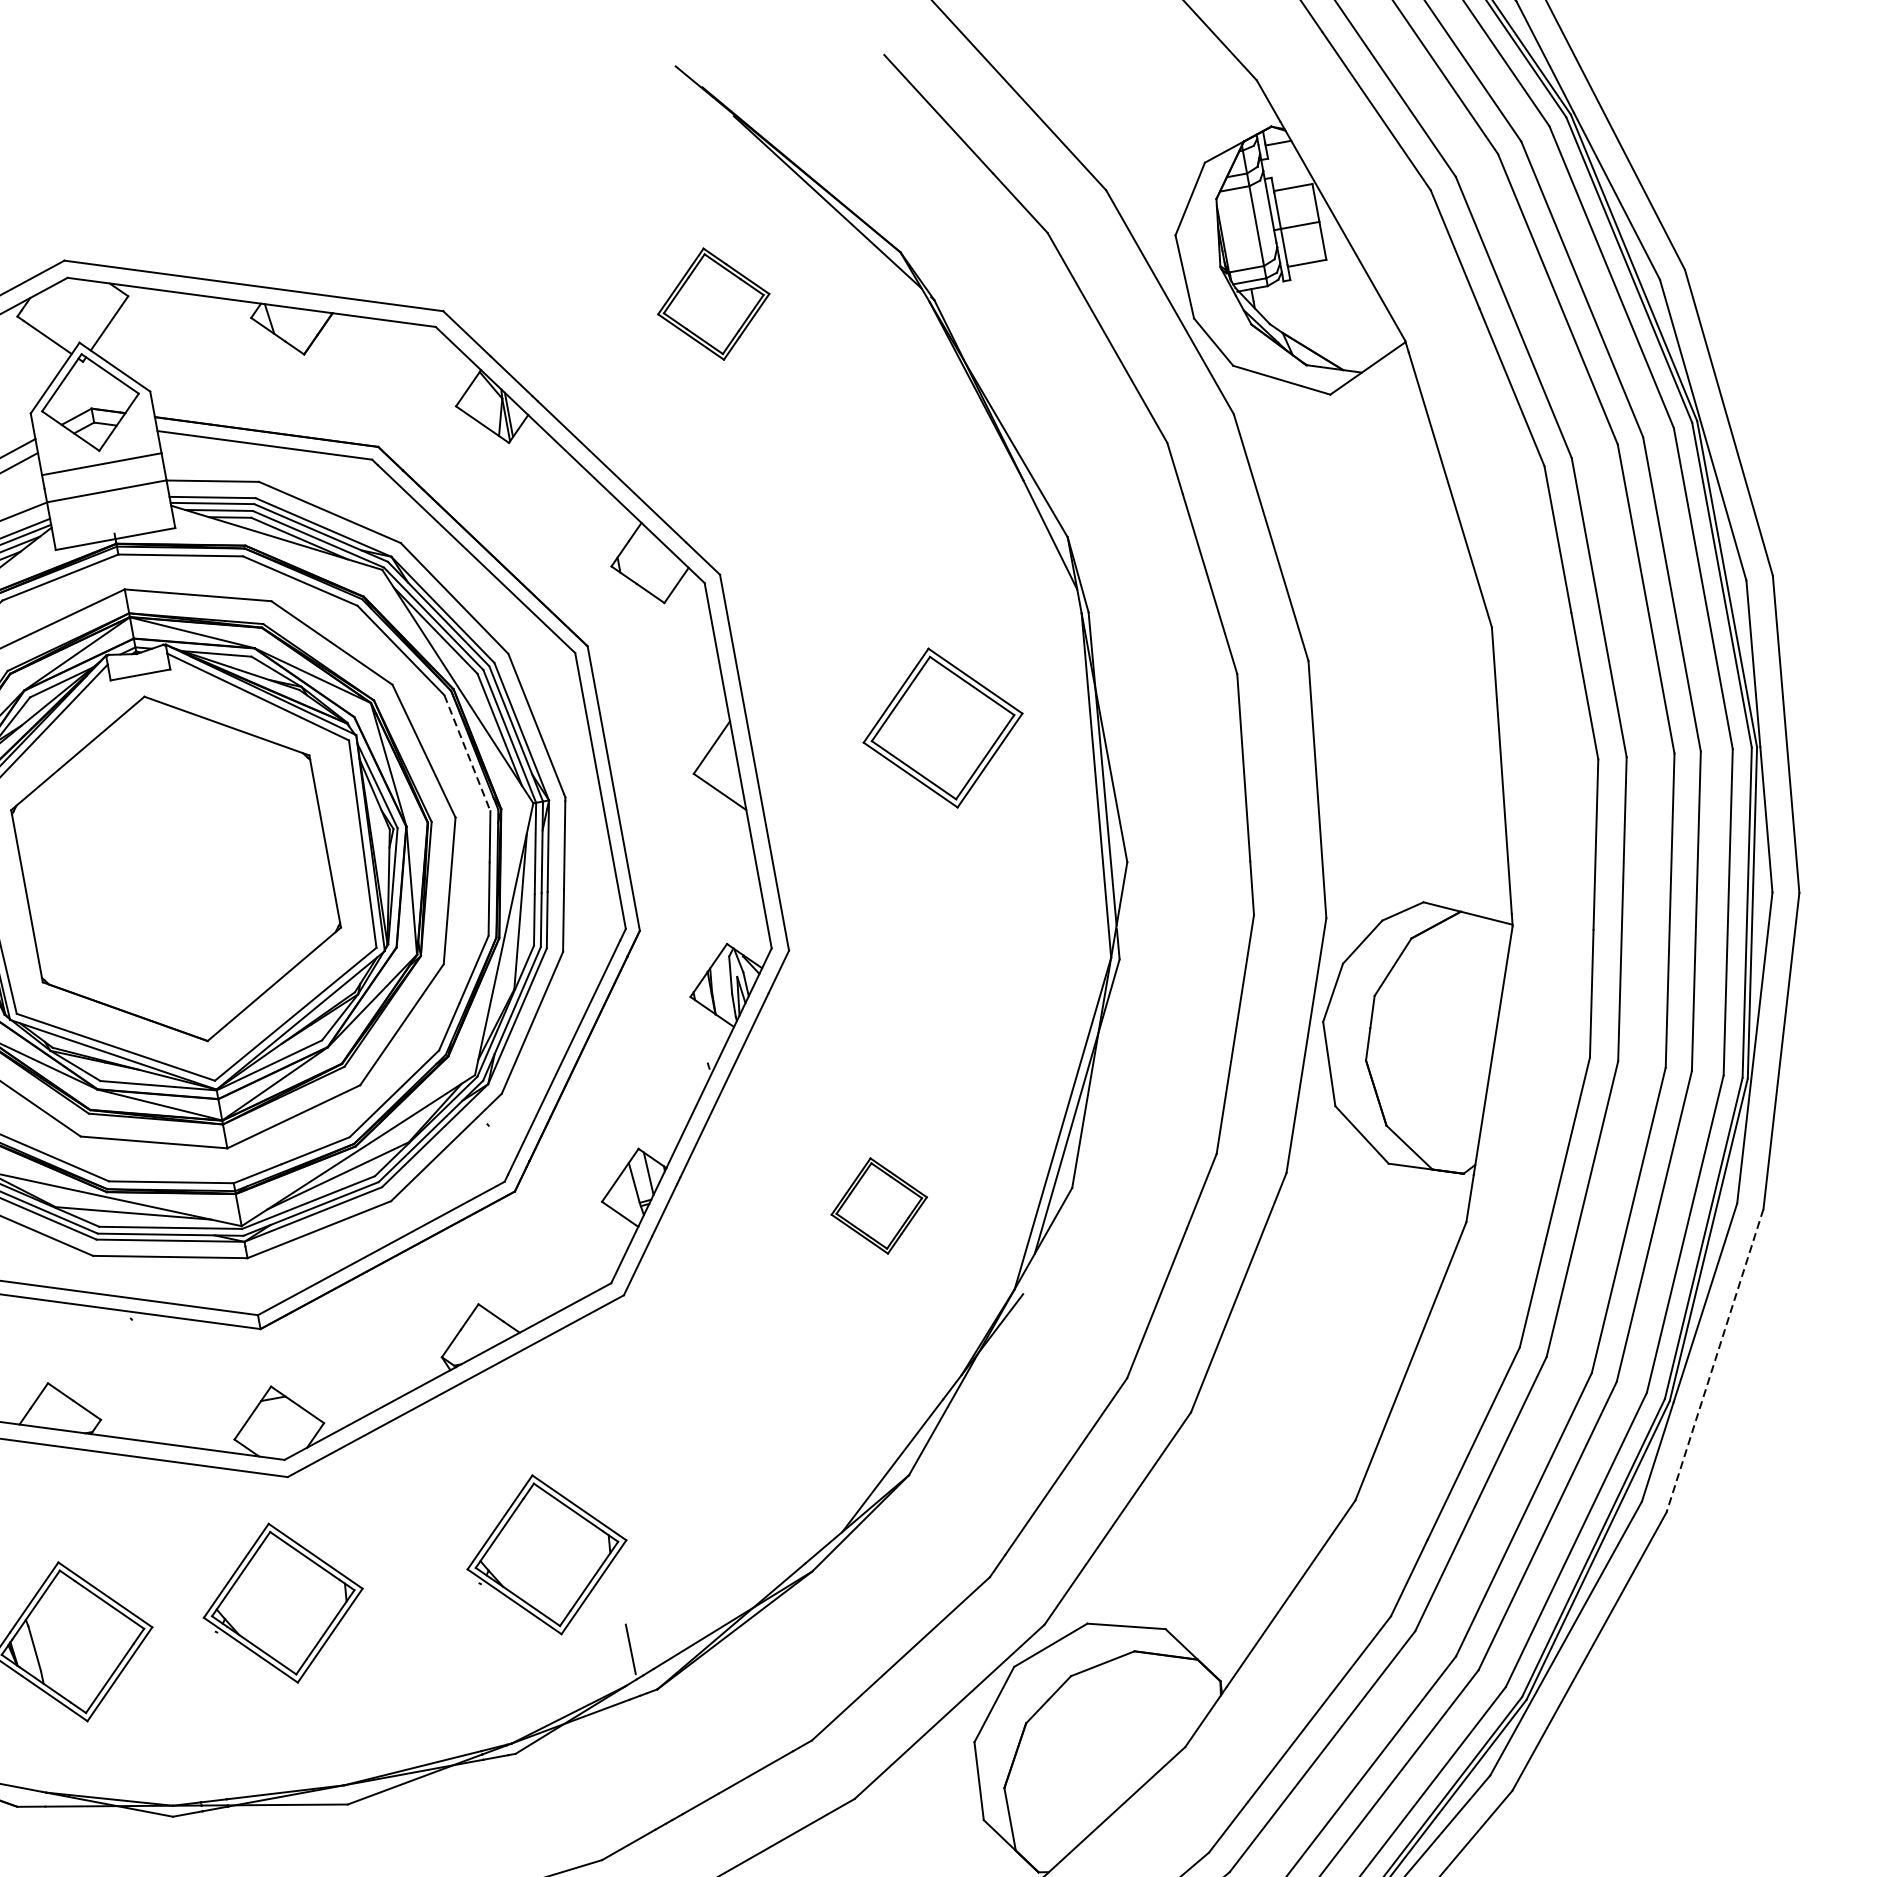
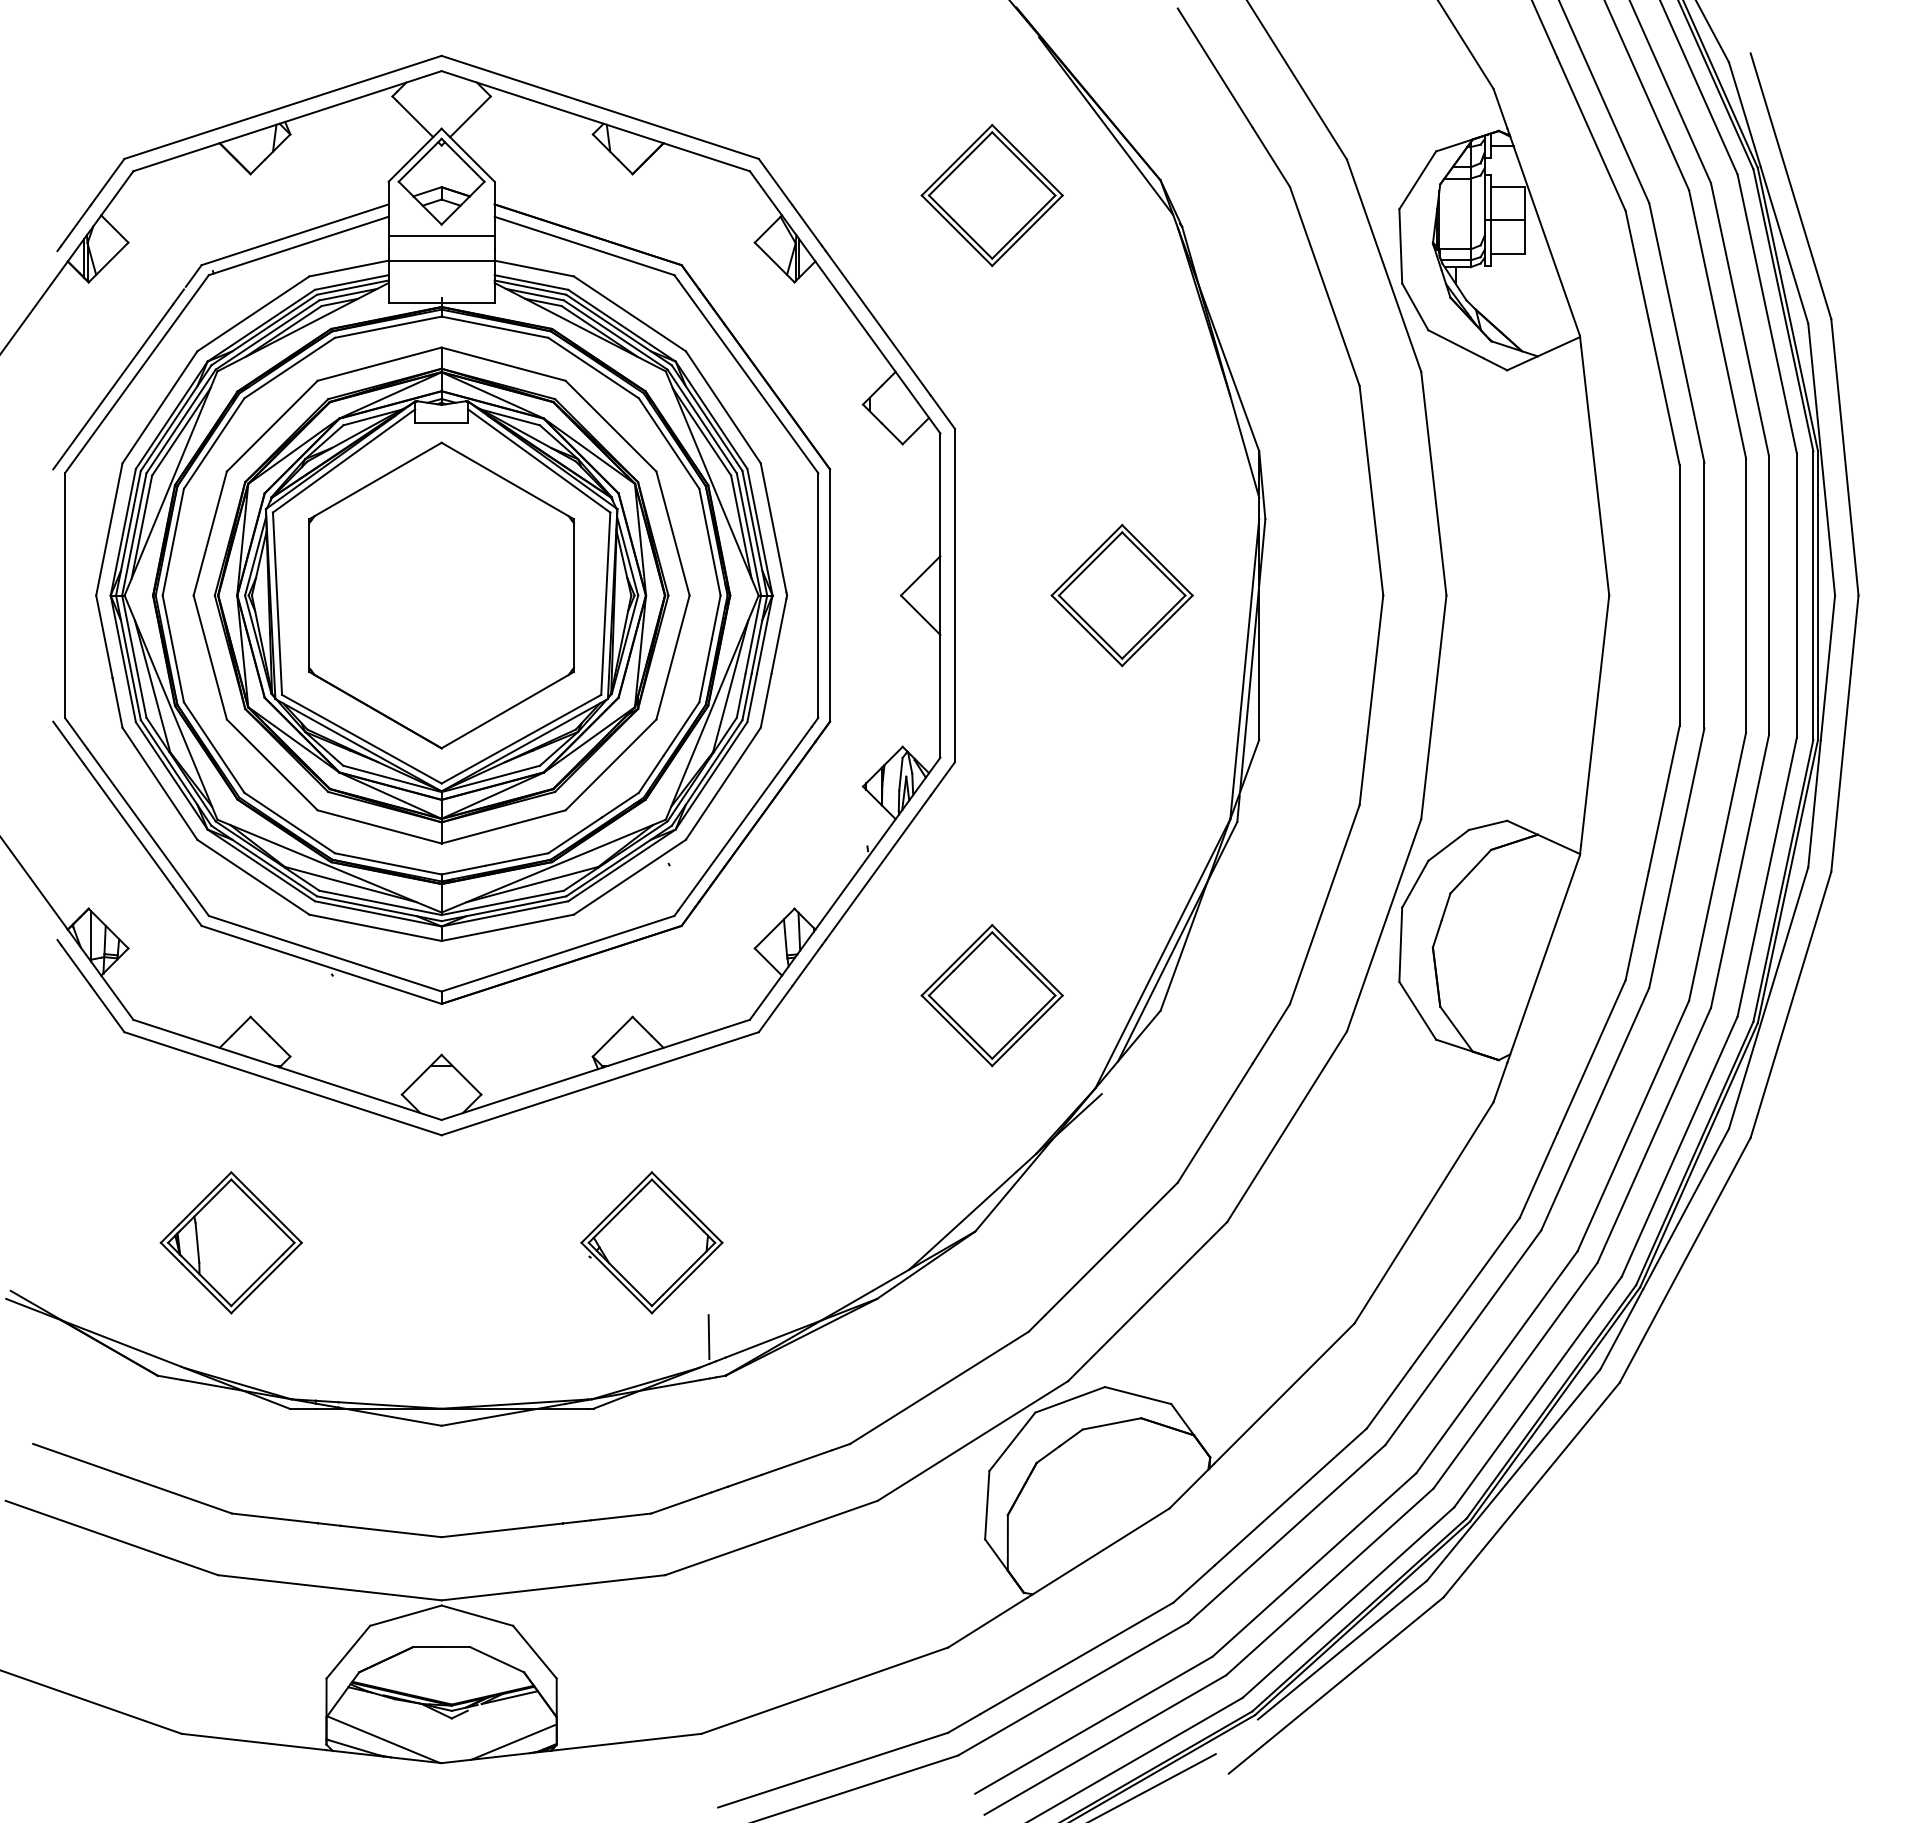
part: (713, 304) -> (991, 195), size x1.43
line: (468, 753) -> (710, 542), dashed -> solid
part: (878, 1205) -> (991, 995), size x1.67
line: (1715, 1360) -> (1685, 1260), dashed -> solid
part: (282, 1602) -> (417, 1242), removed

